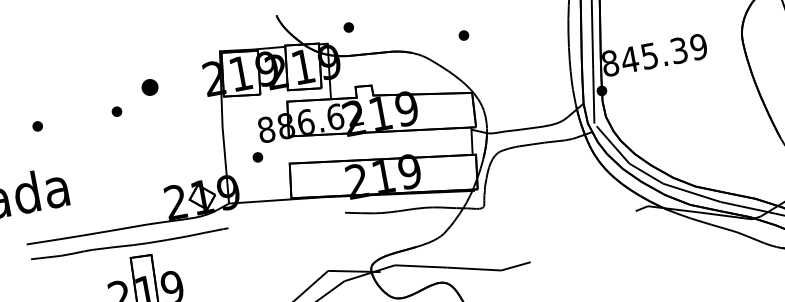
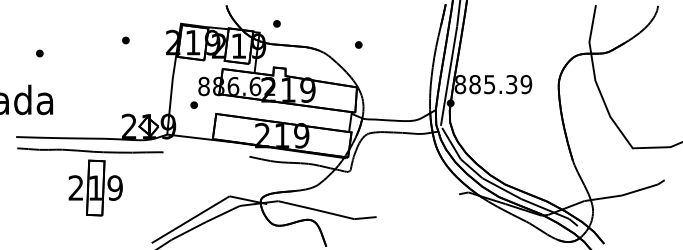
text: (630, 59) -> (475, 84), 845.39 -> 885.39
part: (149, 87) -> (125, 40), size x0.62
part: (116, 111) -> (98, 53), removed

